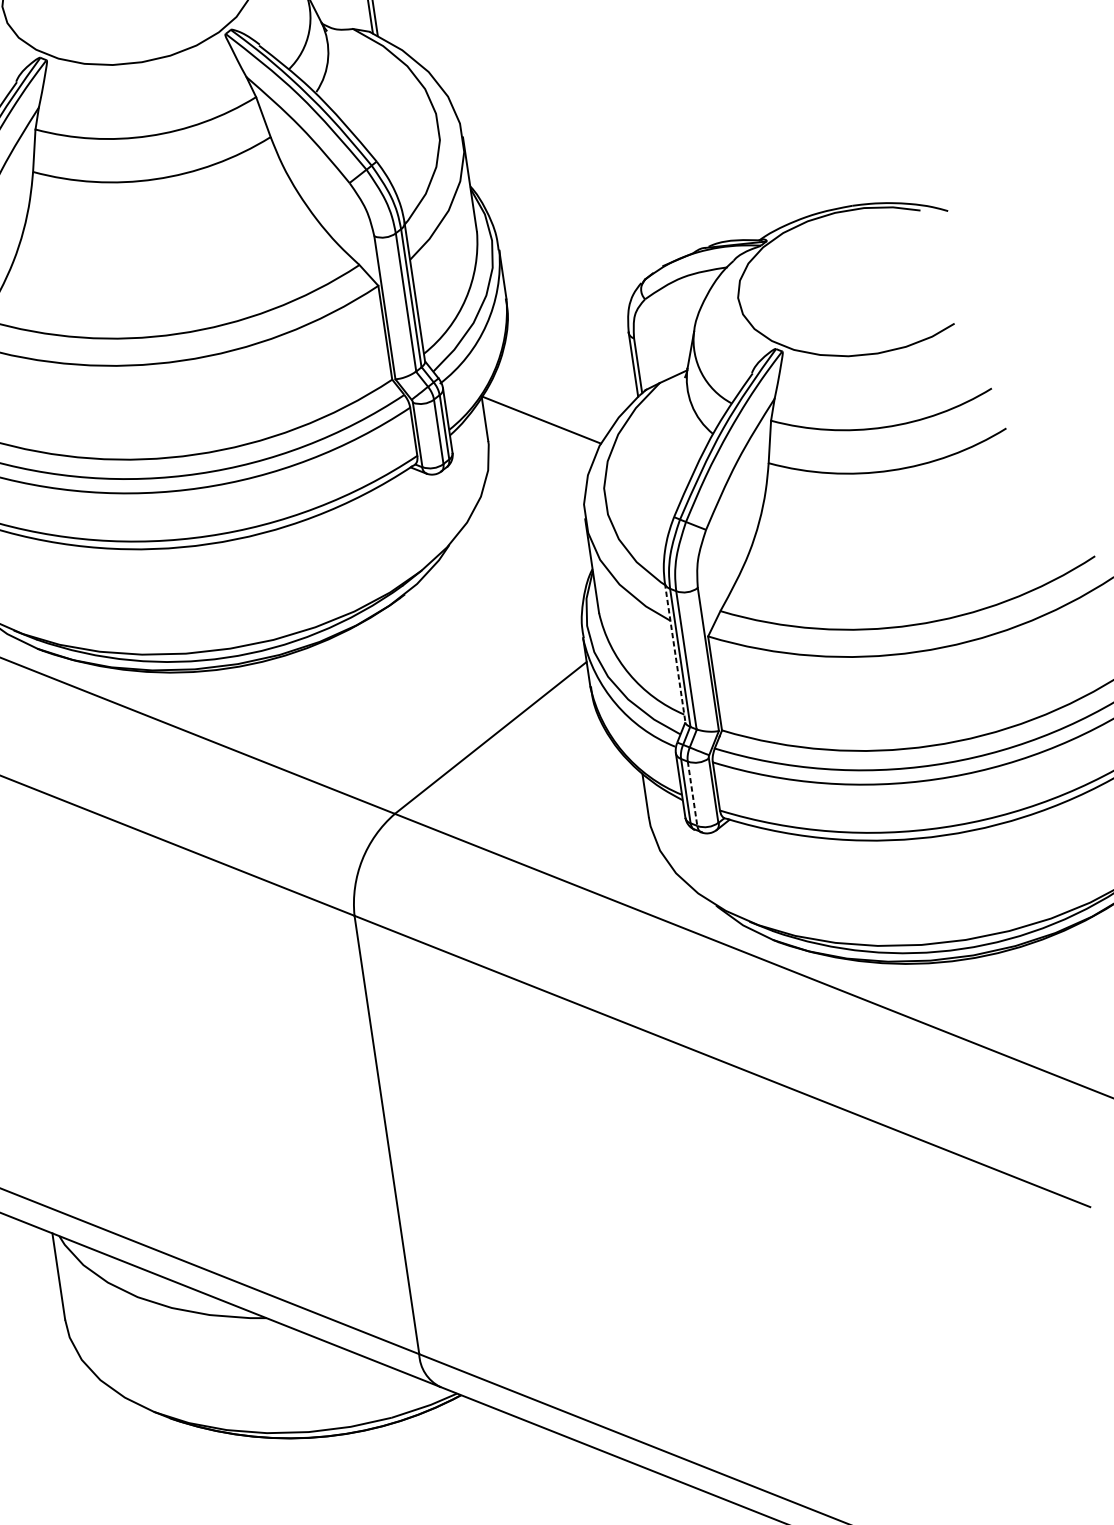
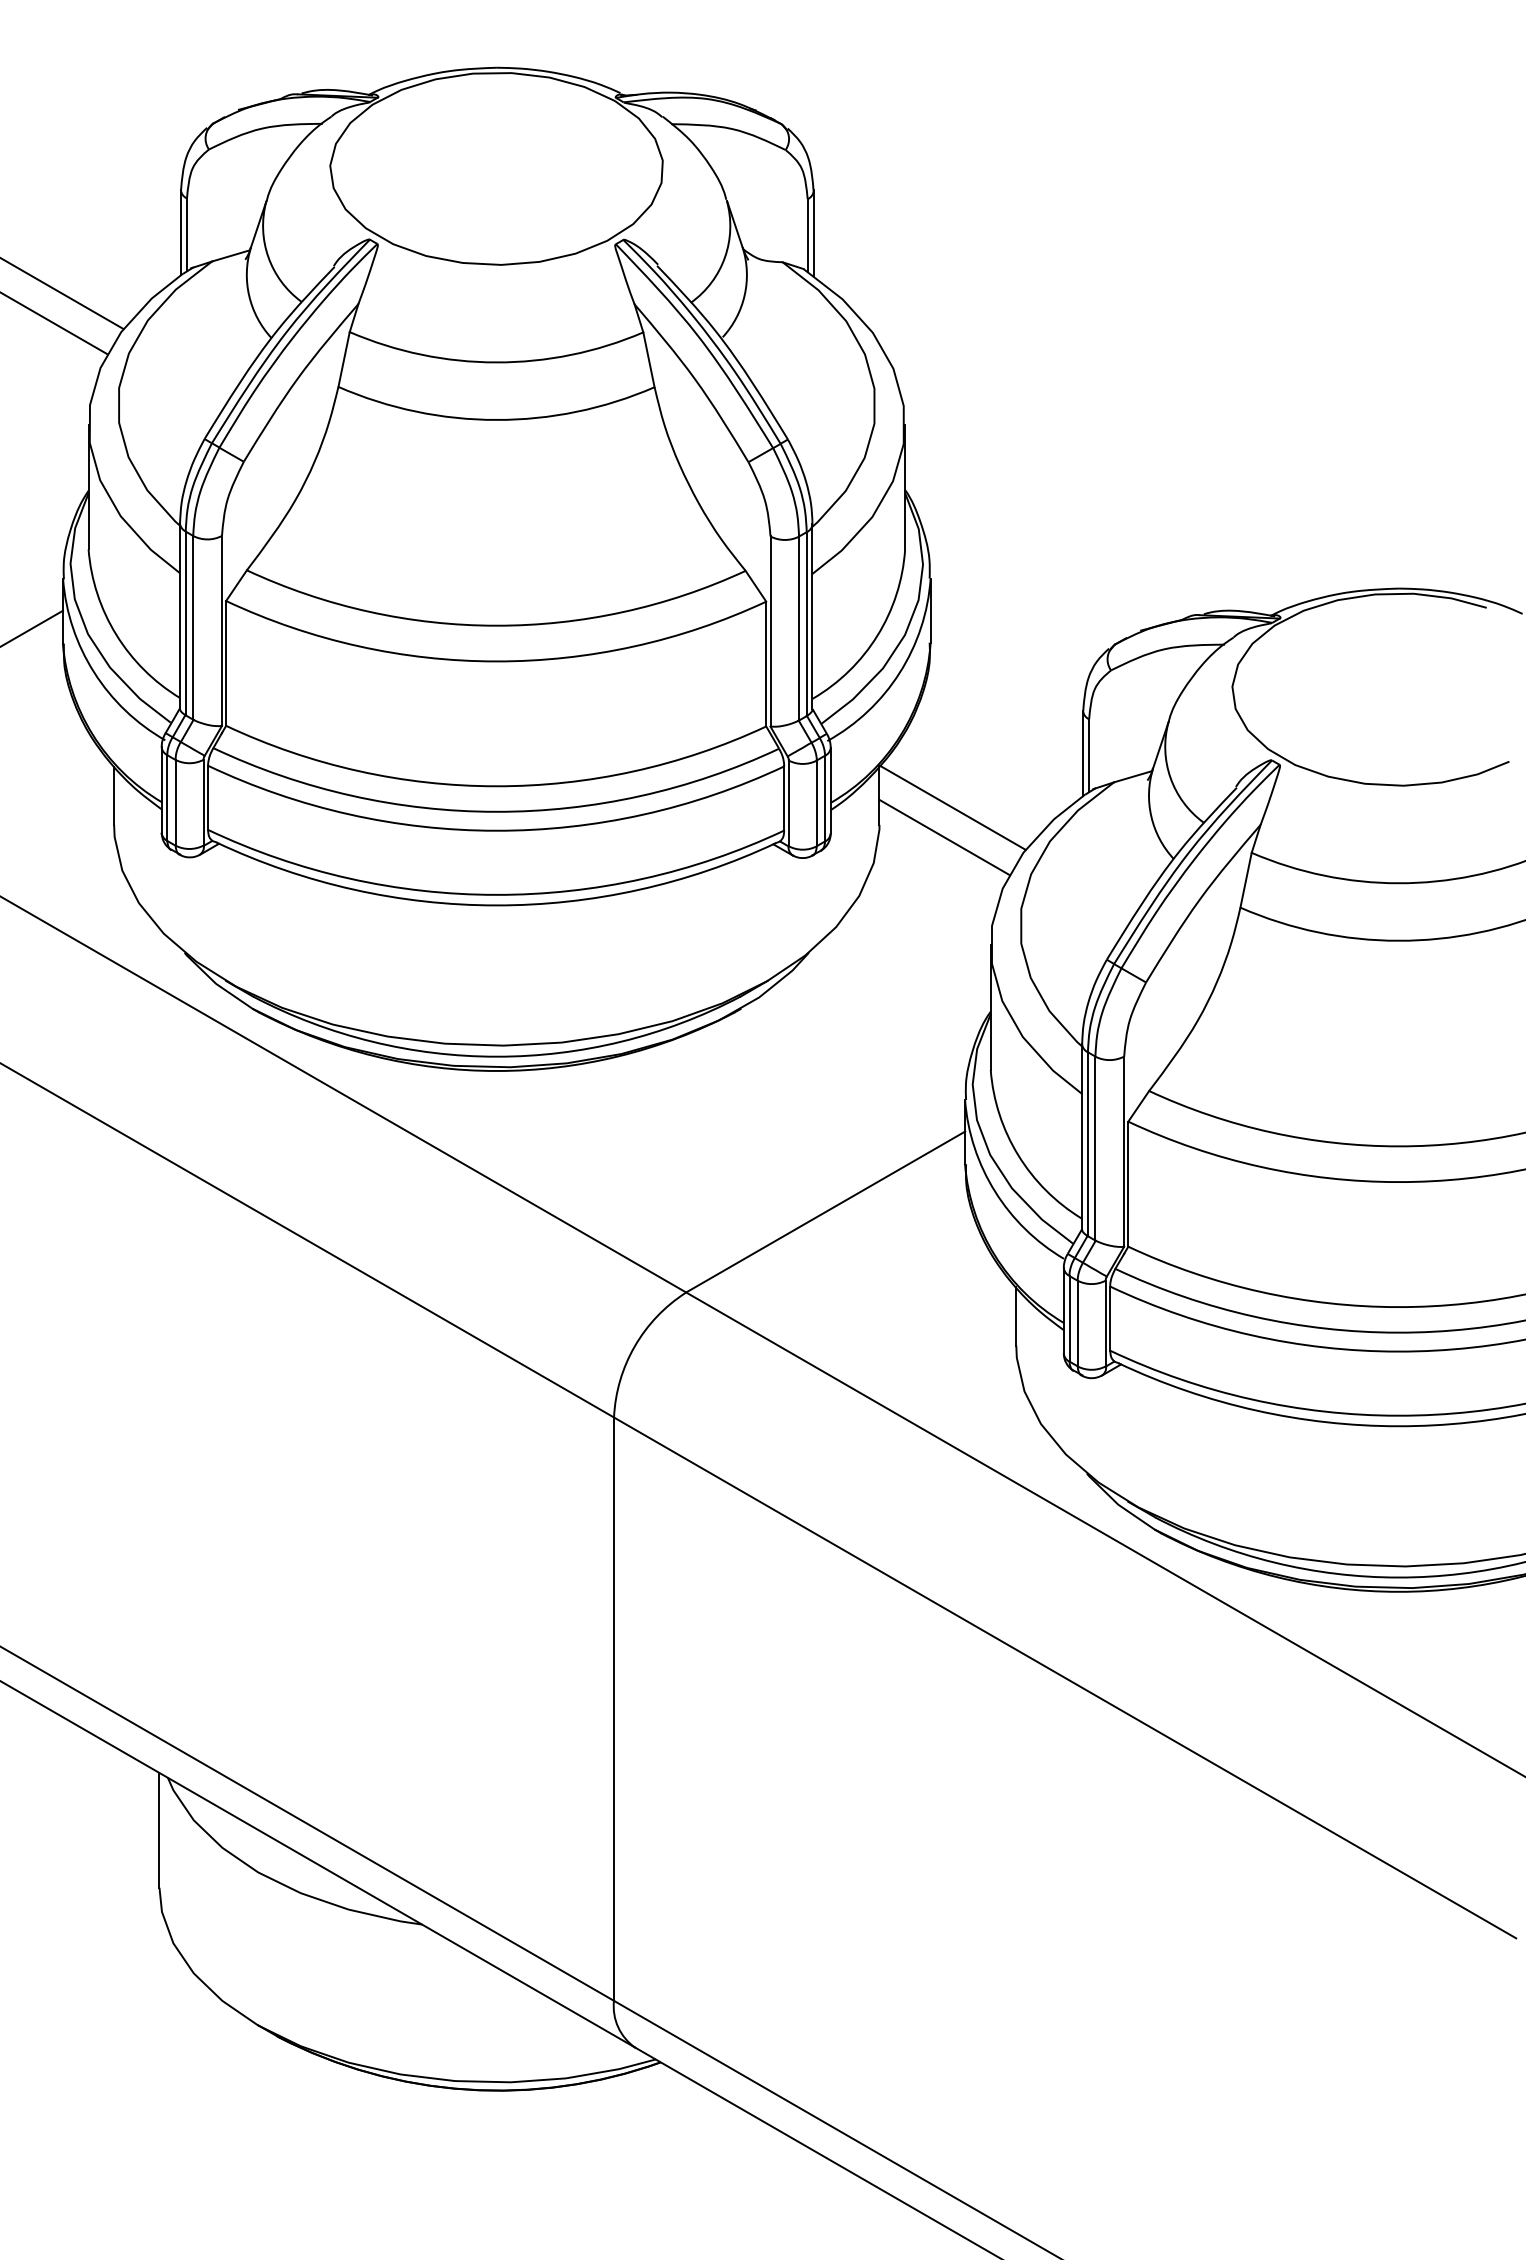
line: (538, 442) -> (944, 836), added
line: (675, 652) -> (1082, 1136), dashed -> solid
line: (692, 793) -> (1077, 1323), dashed -> solid

